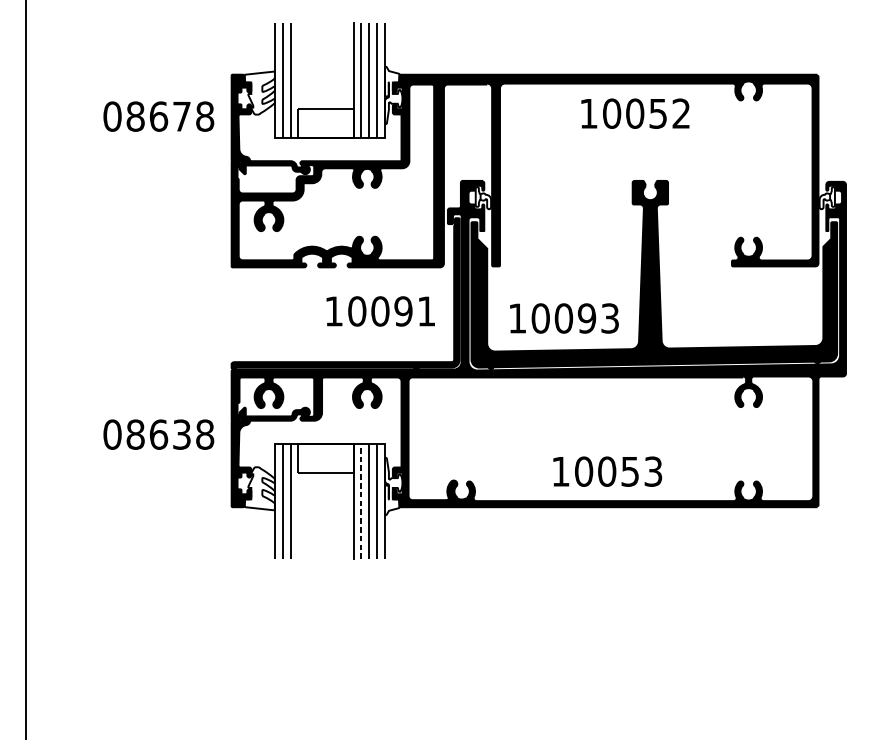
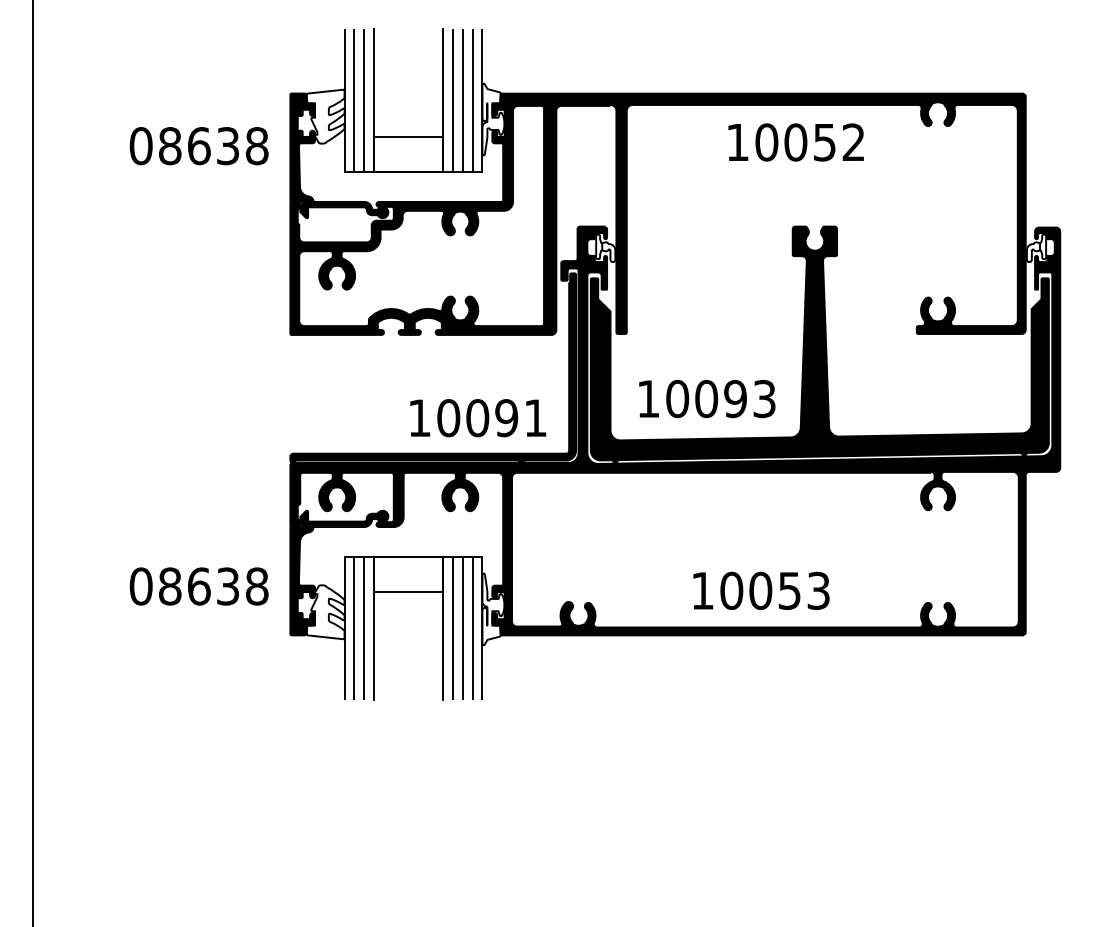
line: (298, 80) -> (374, 100), added
text: (181, 116) -> (227, 146), 08678 -> 08638
text: (381, 311) -> (478, 418), moved
text: (158, 434) -> (198, 586), moved
line: (298, 501) -> (374, 628), added
line: (361, 501) -> (452, 628), dashed -> solid

